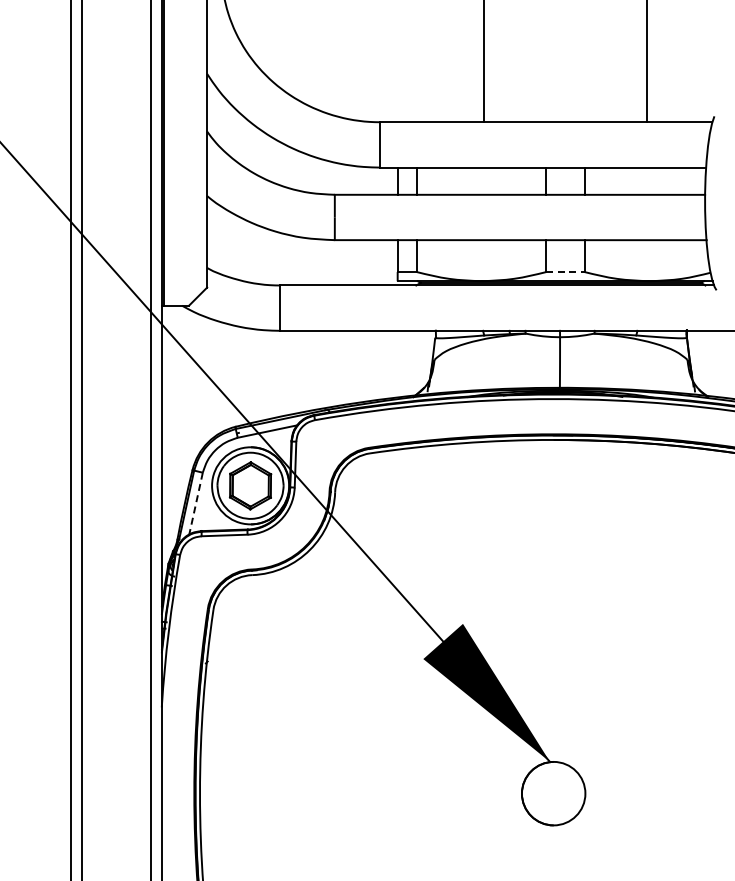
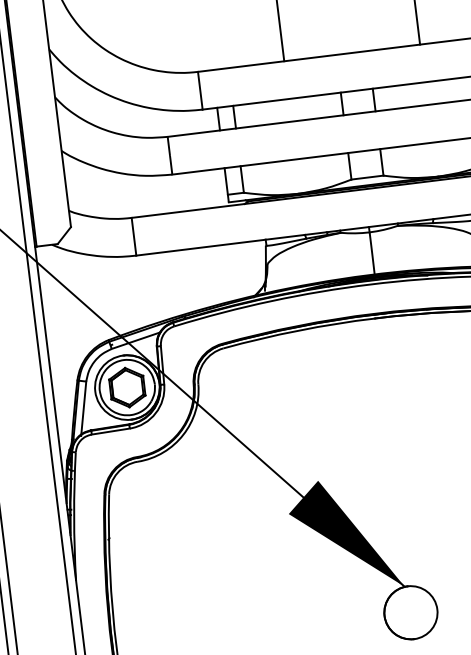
line: (565, 272) -> (367, 177), dashed -> solid
line: (195, 504) -> (83, 408), dashed -> solid

